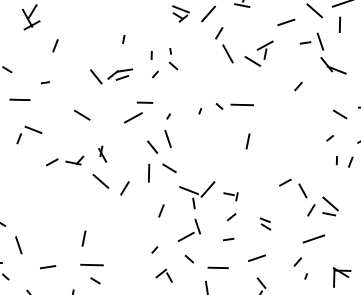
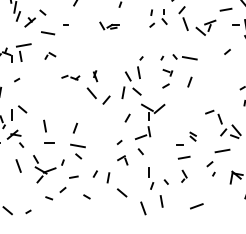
part: (163, 62) -> (158, 18), moved
part: (112, 73) -> (109, 25), size x0.7
part: (137, 110) -> (122, 51), removed
line: (82, 114) -> (86, 48), removed
part: (28, 133) -> (50, 55), size x0.6
part: (64, 162) -> (70, 77), size x0.7
part: (232, 205) -> (167, 78), moved
line: (227, 238) -> (179, 144), moved
line: (17, 244) -> (44, 125), moved
line: (218, 268) -> (158, 160), removed

